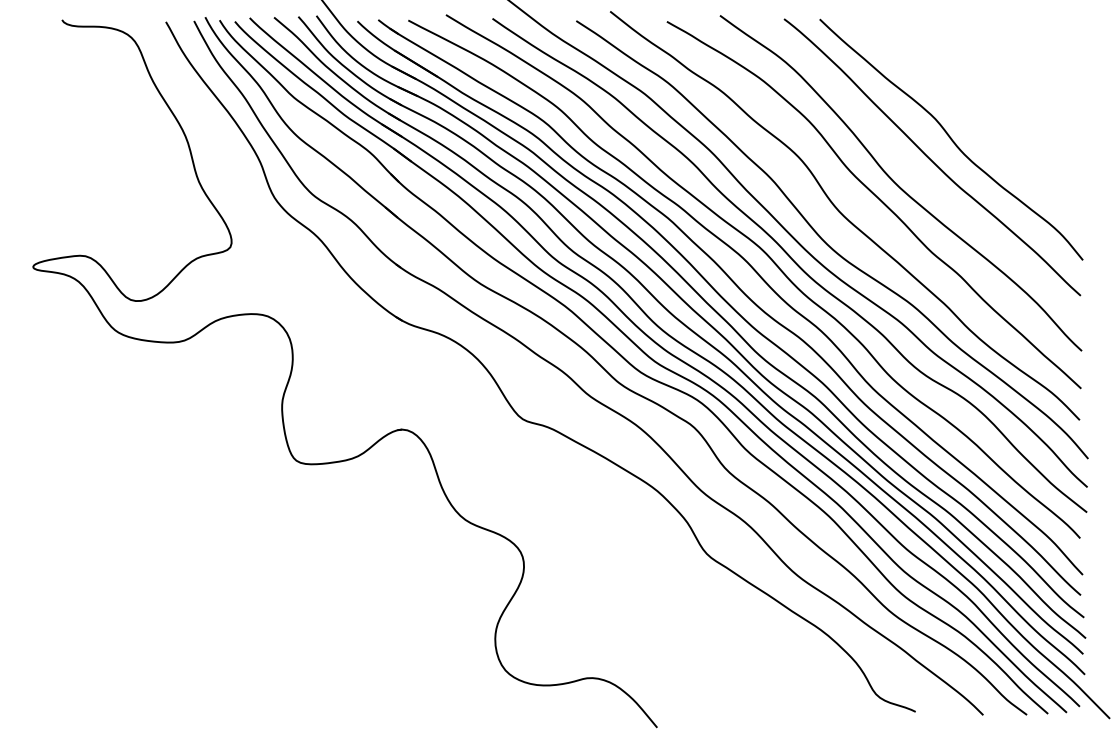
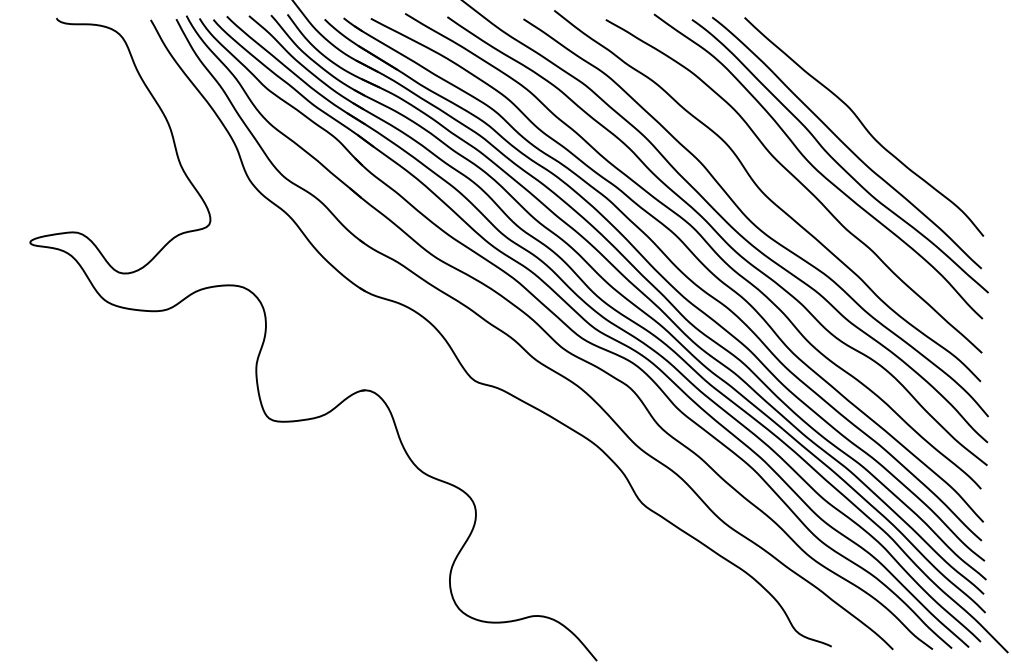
curve: (919, 175) -> (835, 159), added

